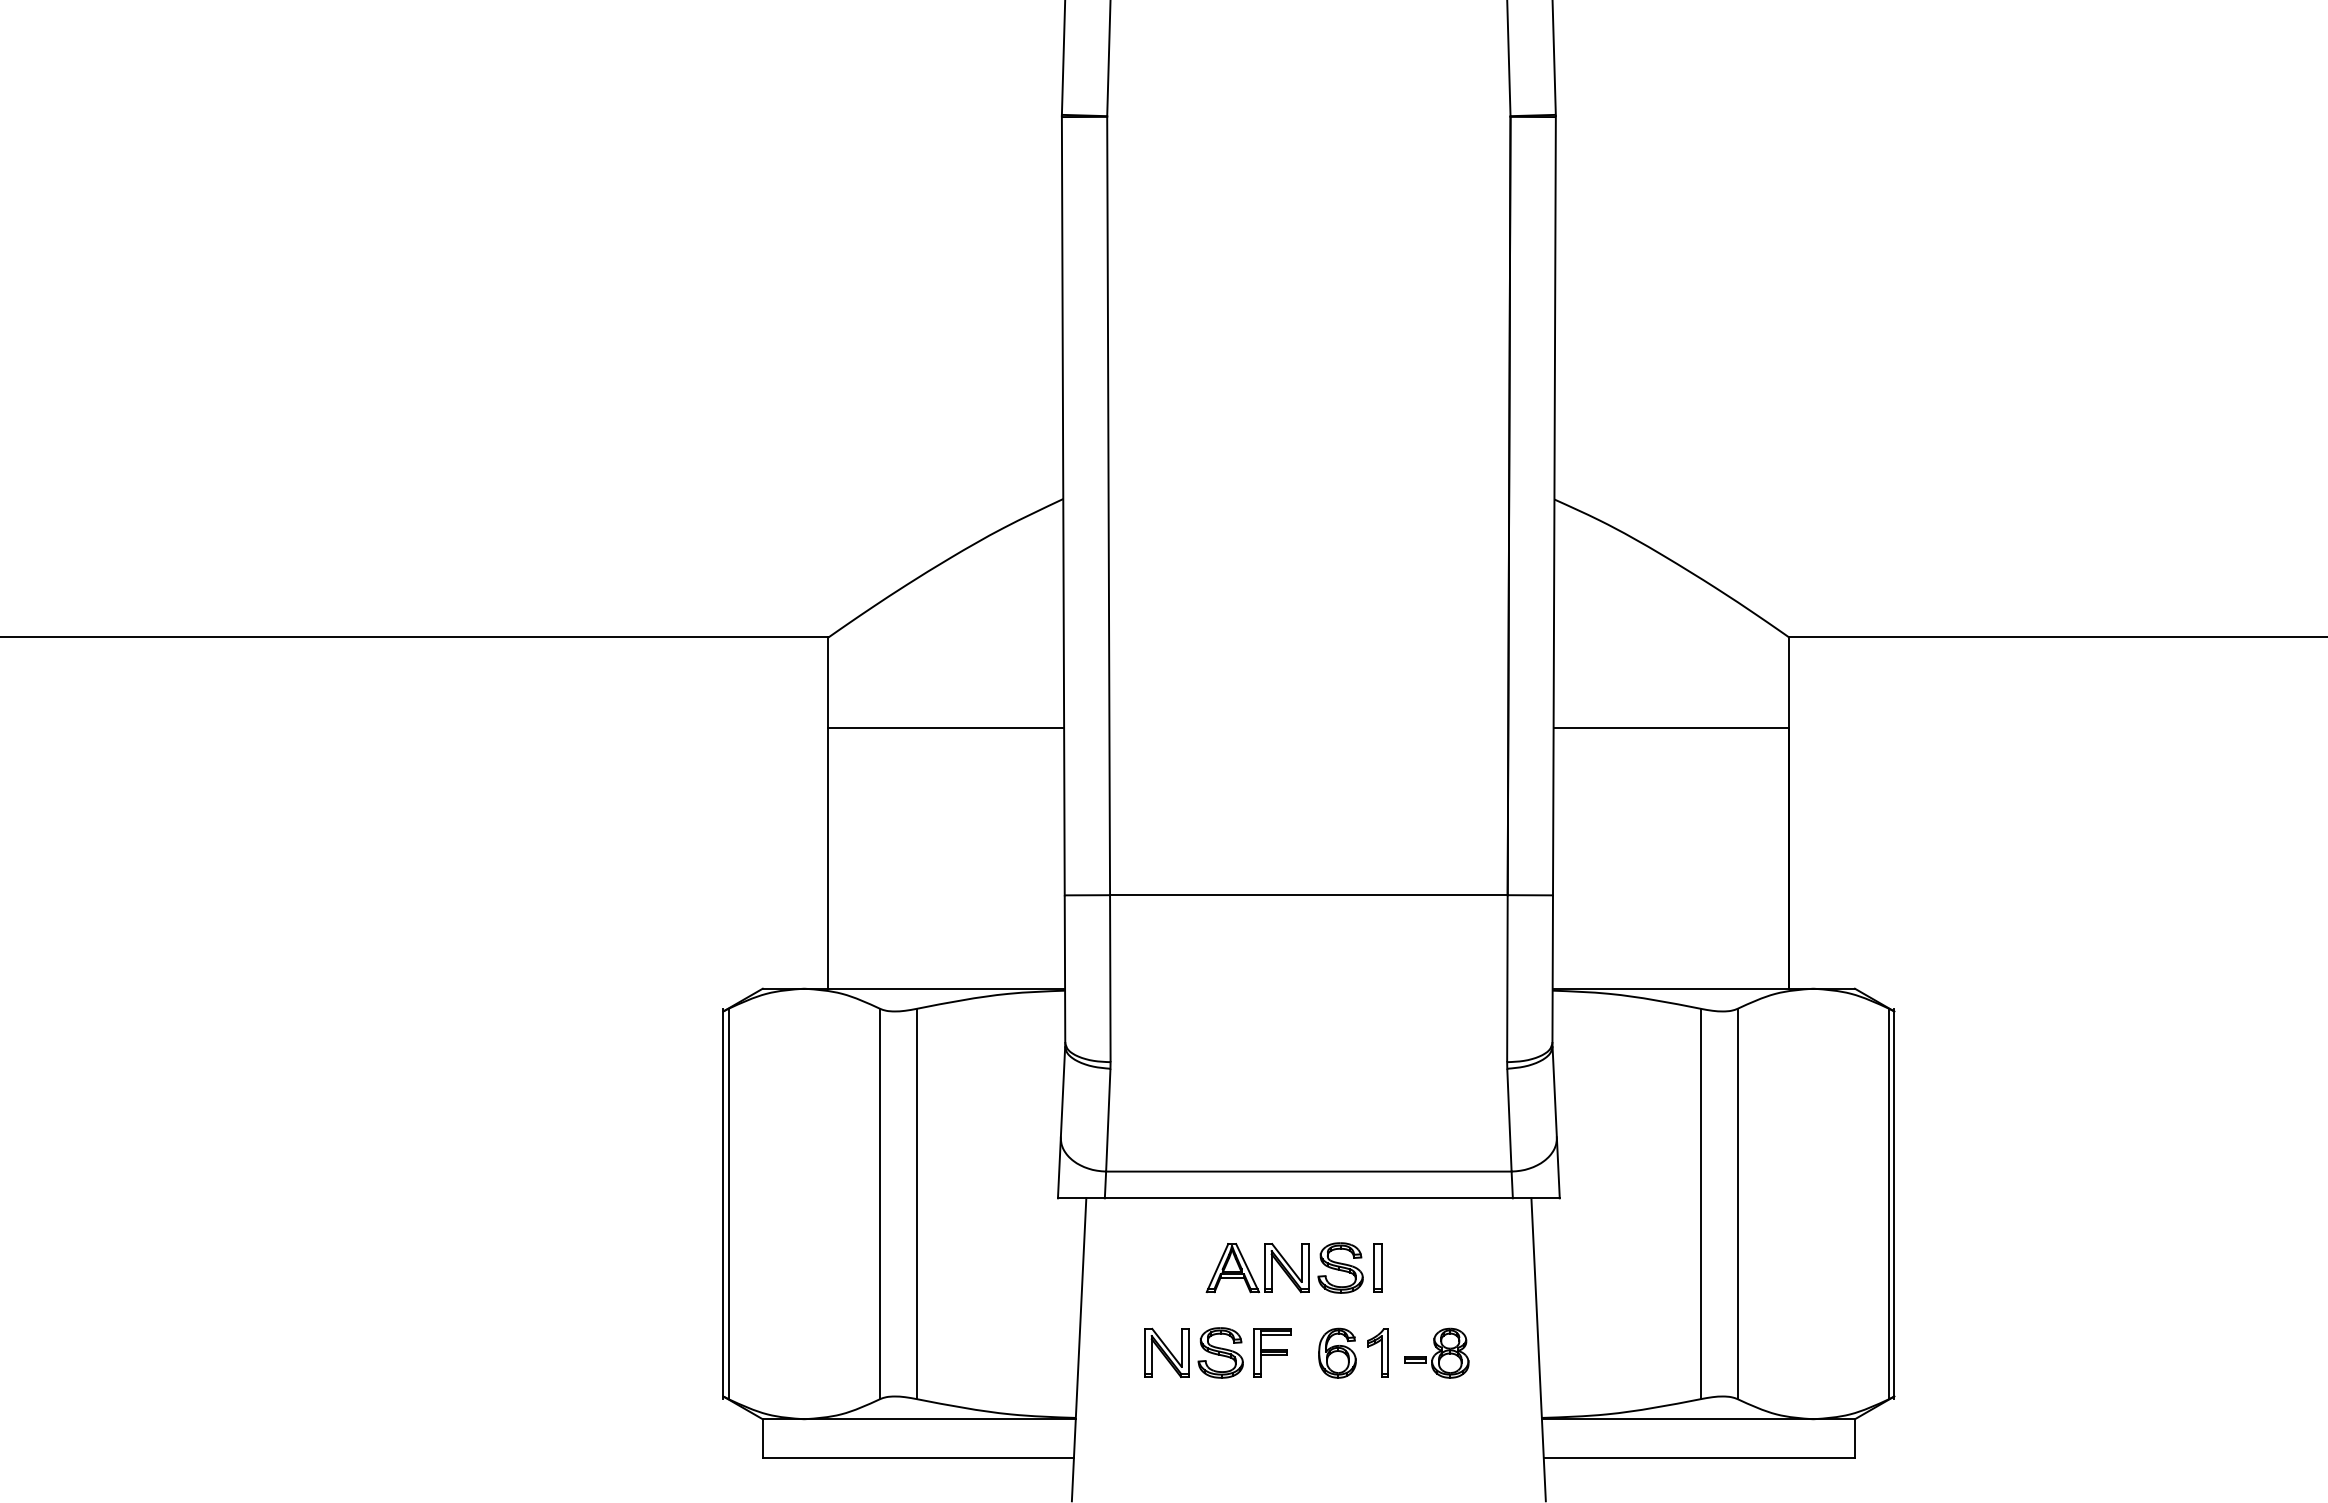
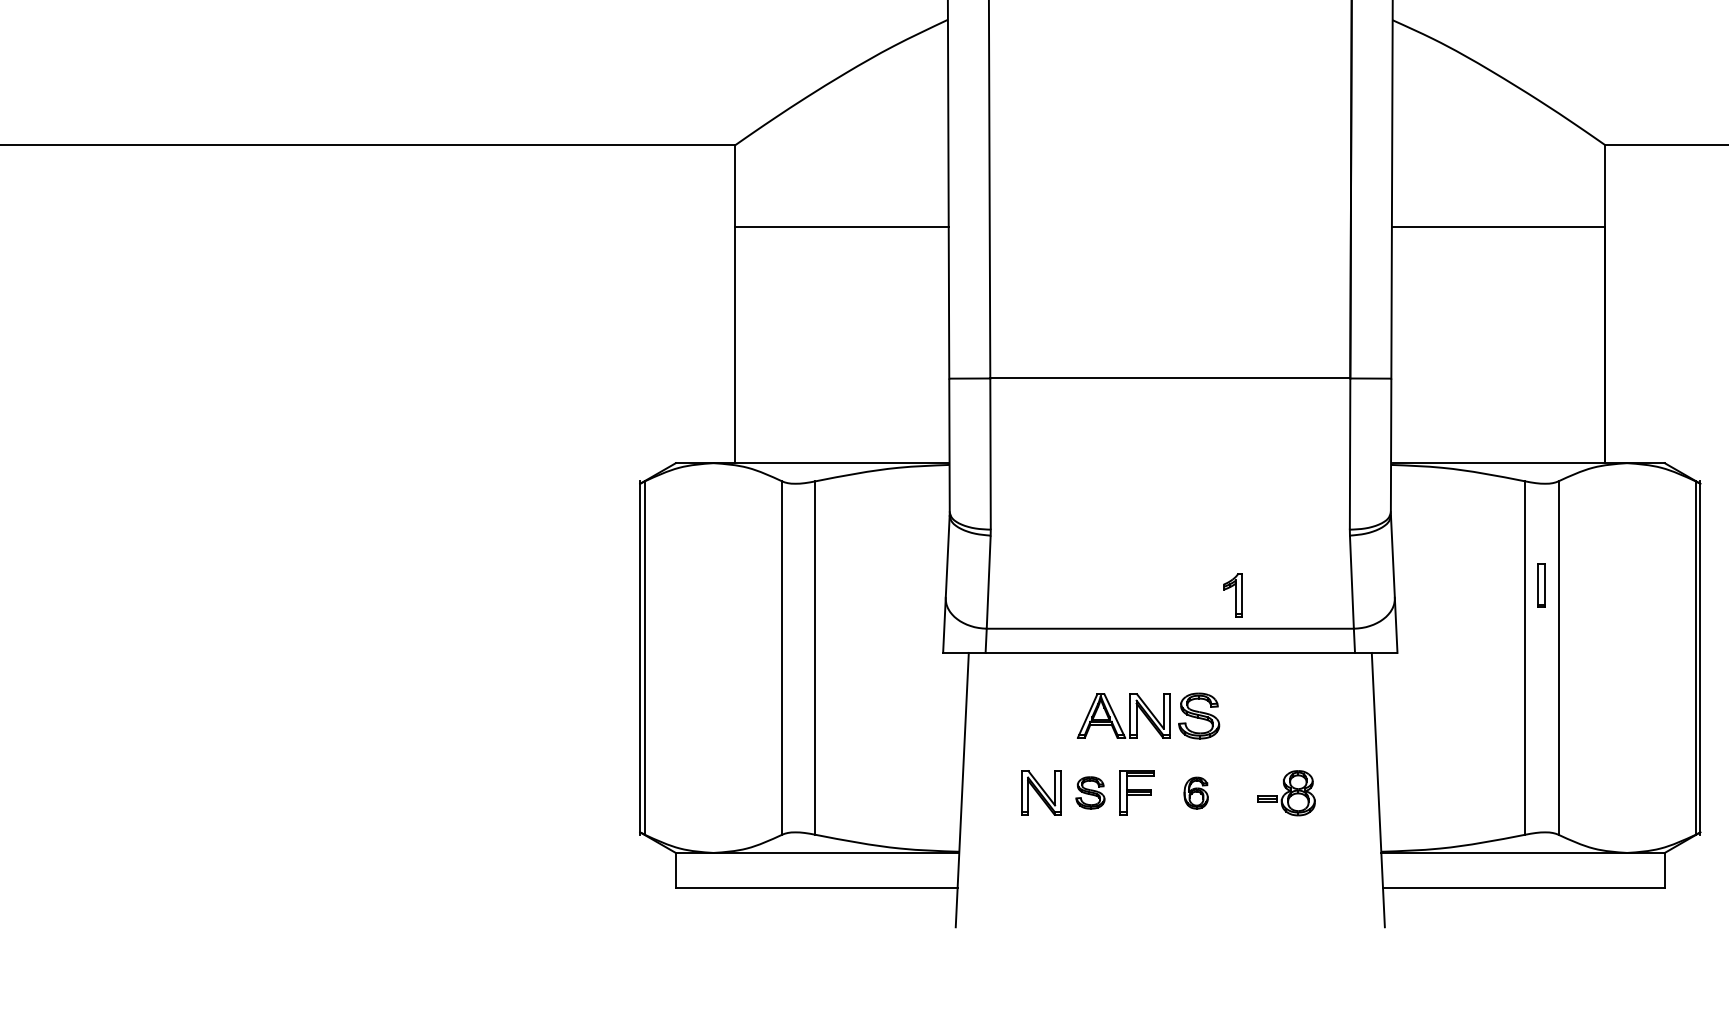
part: (1377, 1267) -> (1541, 585), moved
part: (1220, 1352) -> (1090, 792), size x0.7
part: (1337, 1352) -> (1196, 792), size x0.7
part: (1377, 1352) -> (1232, 595), moved

